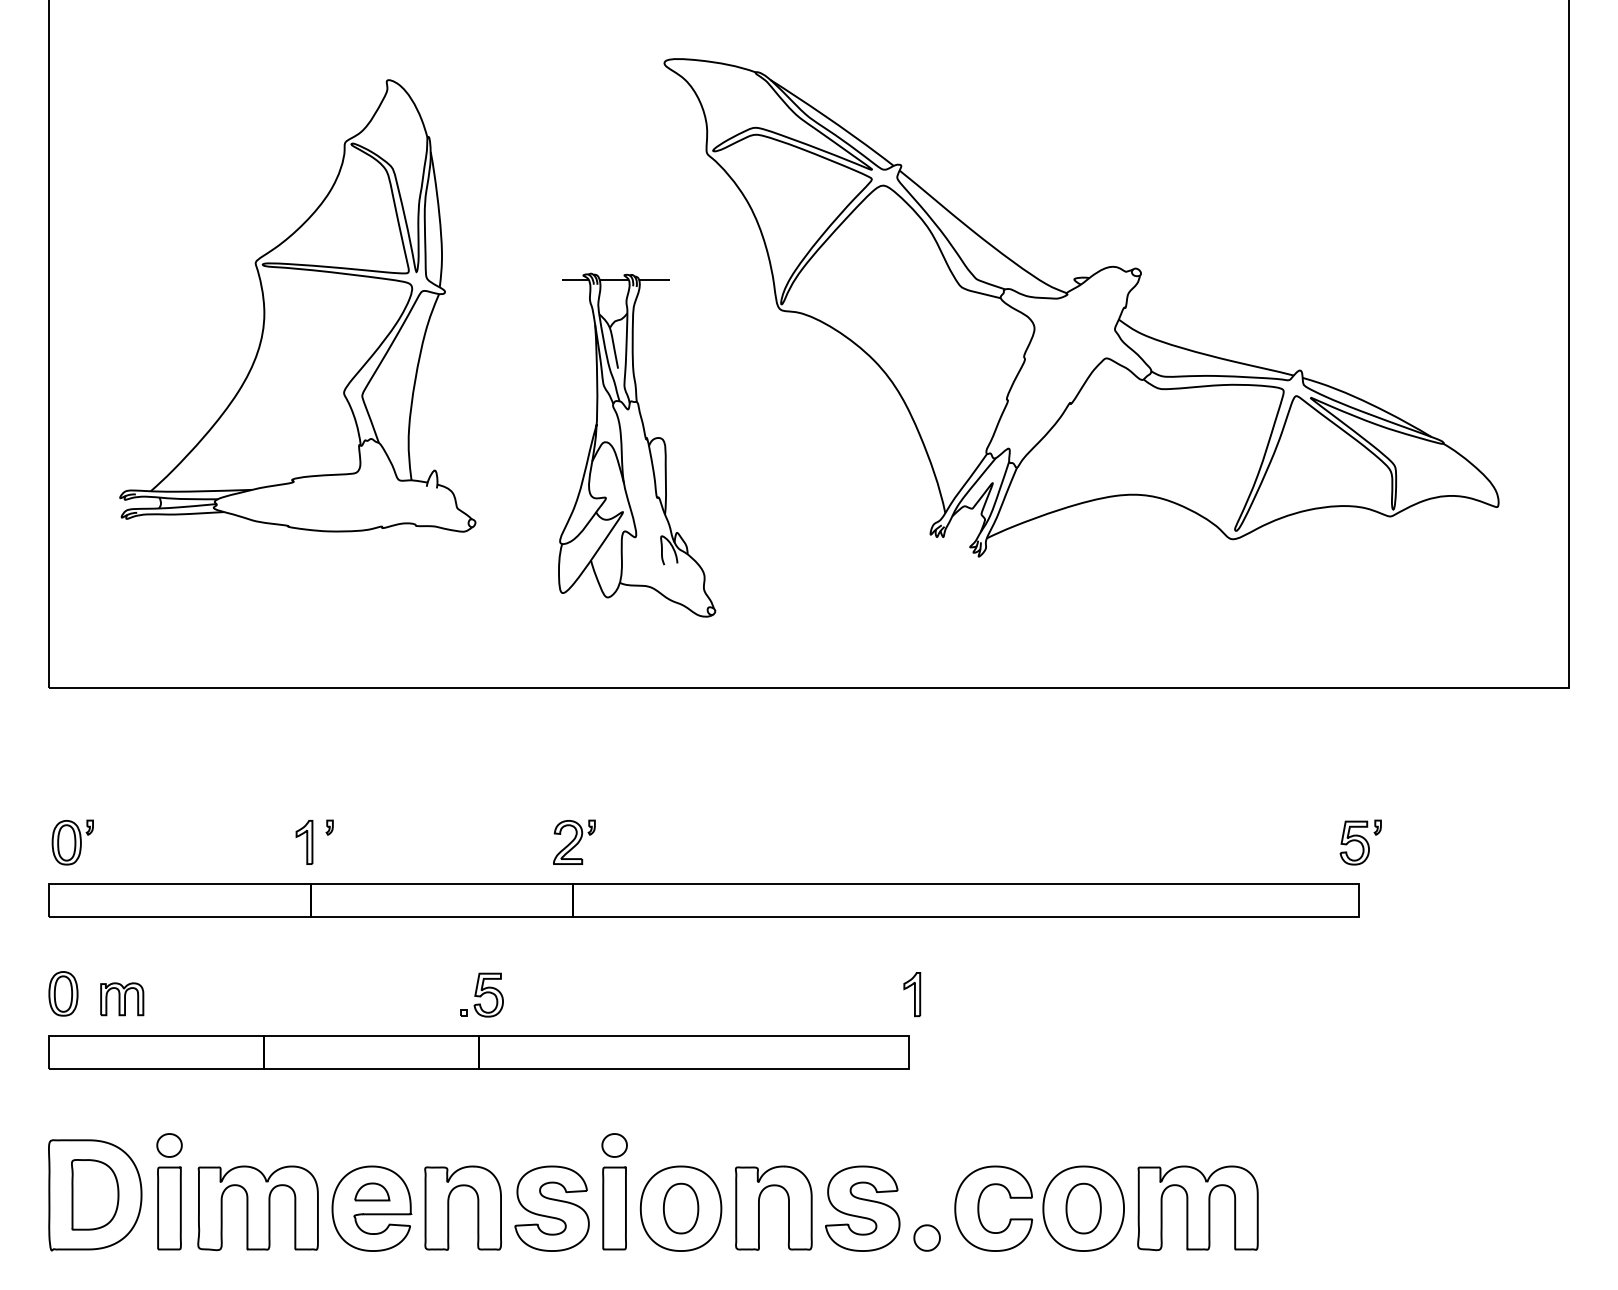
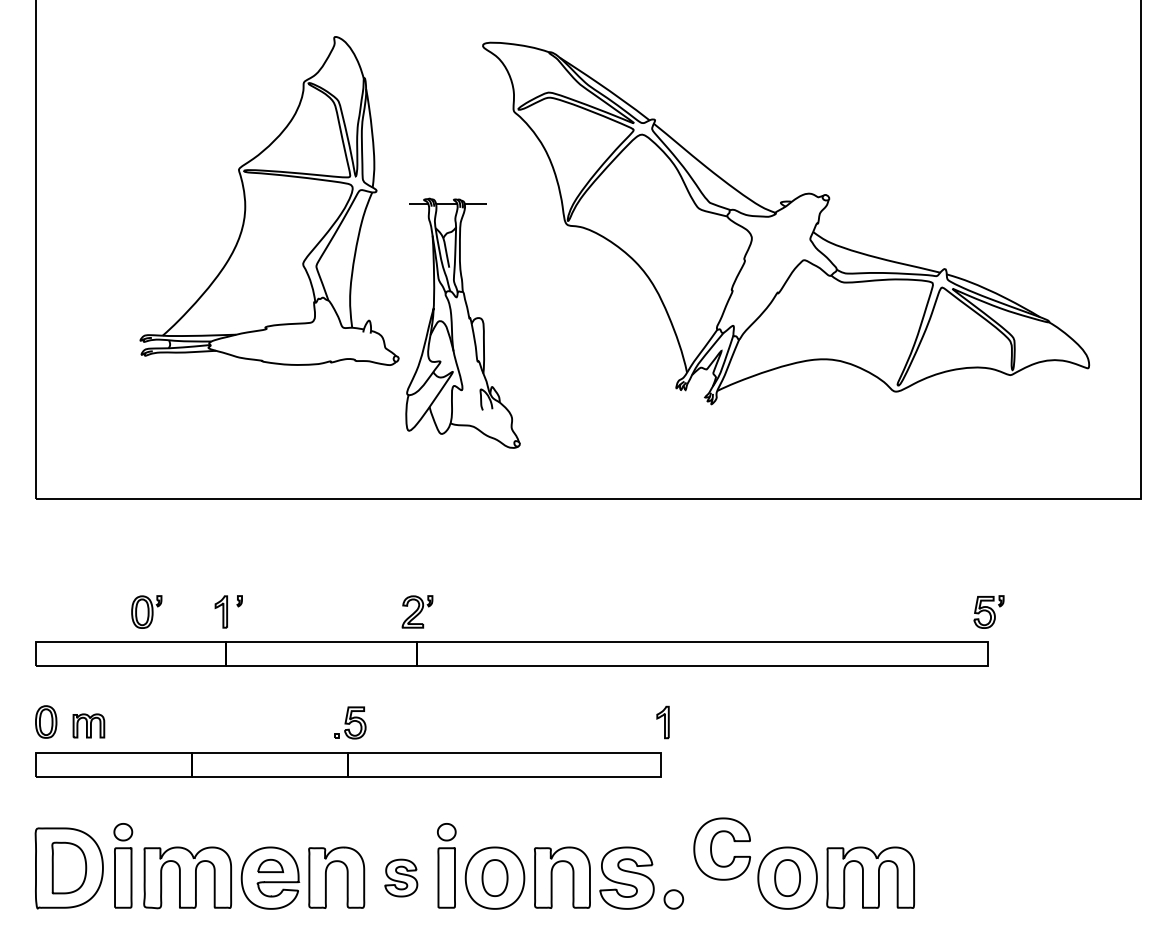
part: (297, 305) -> (269, 200), moved
part: (72, 842) -> (146, 612), moved
part: (551, 1208) -> (400, 877), size x0.6
part: (979, 1208) -> (711, 848), moved

